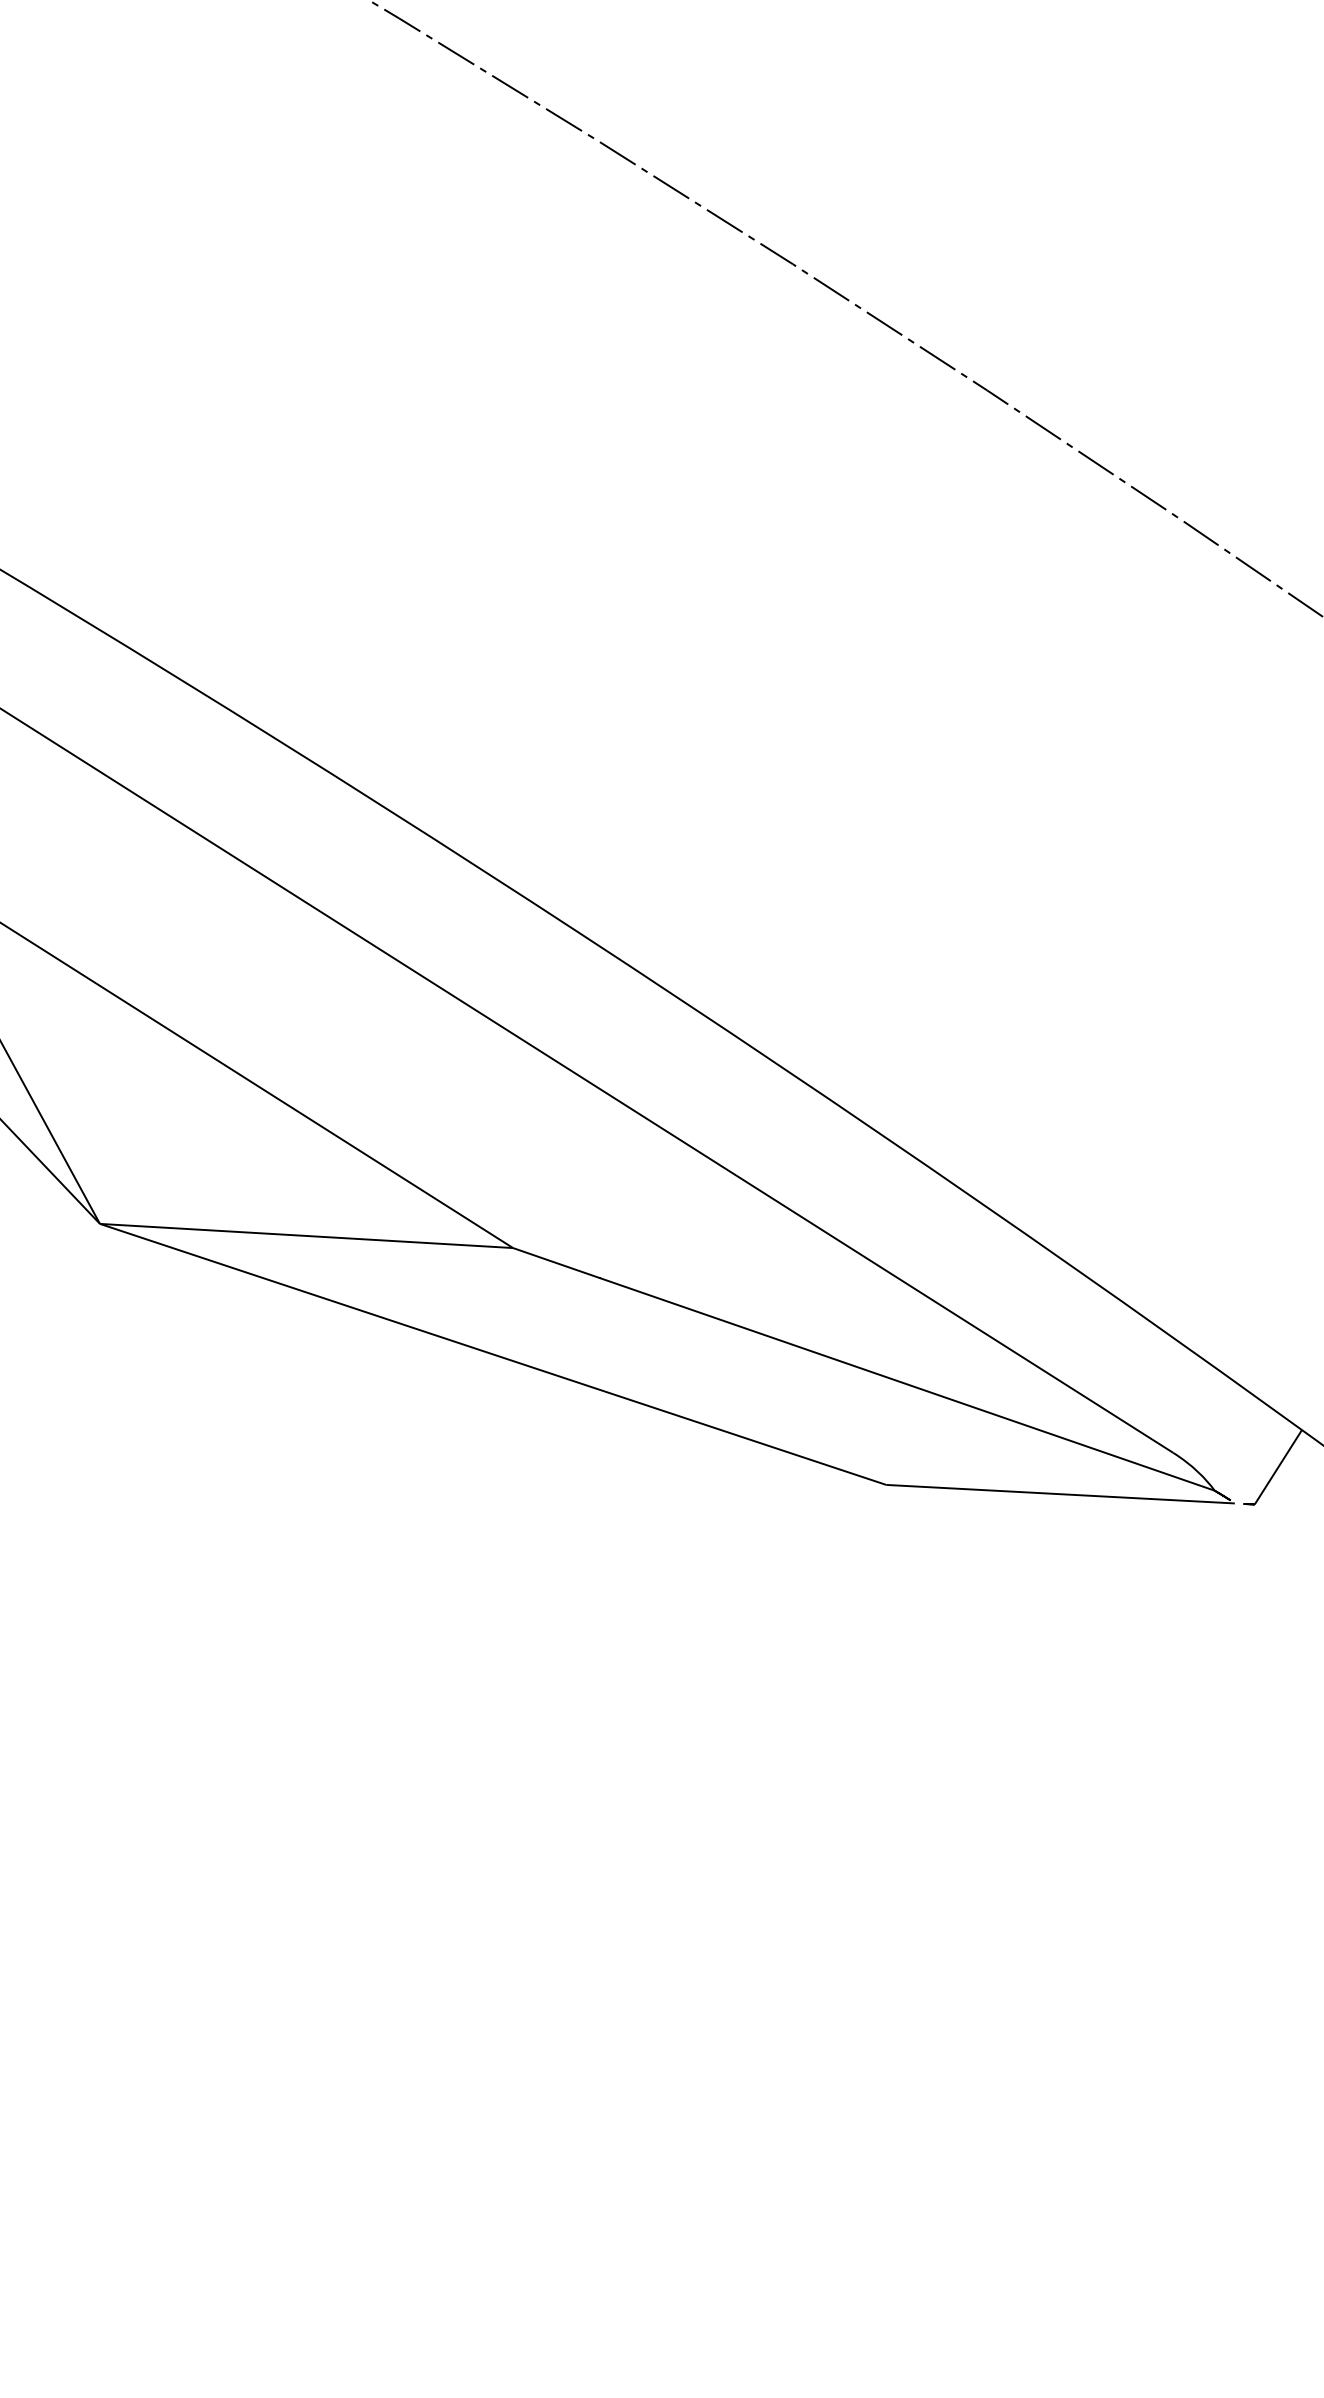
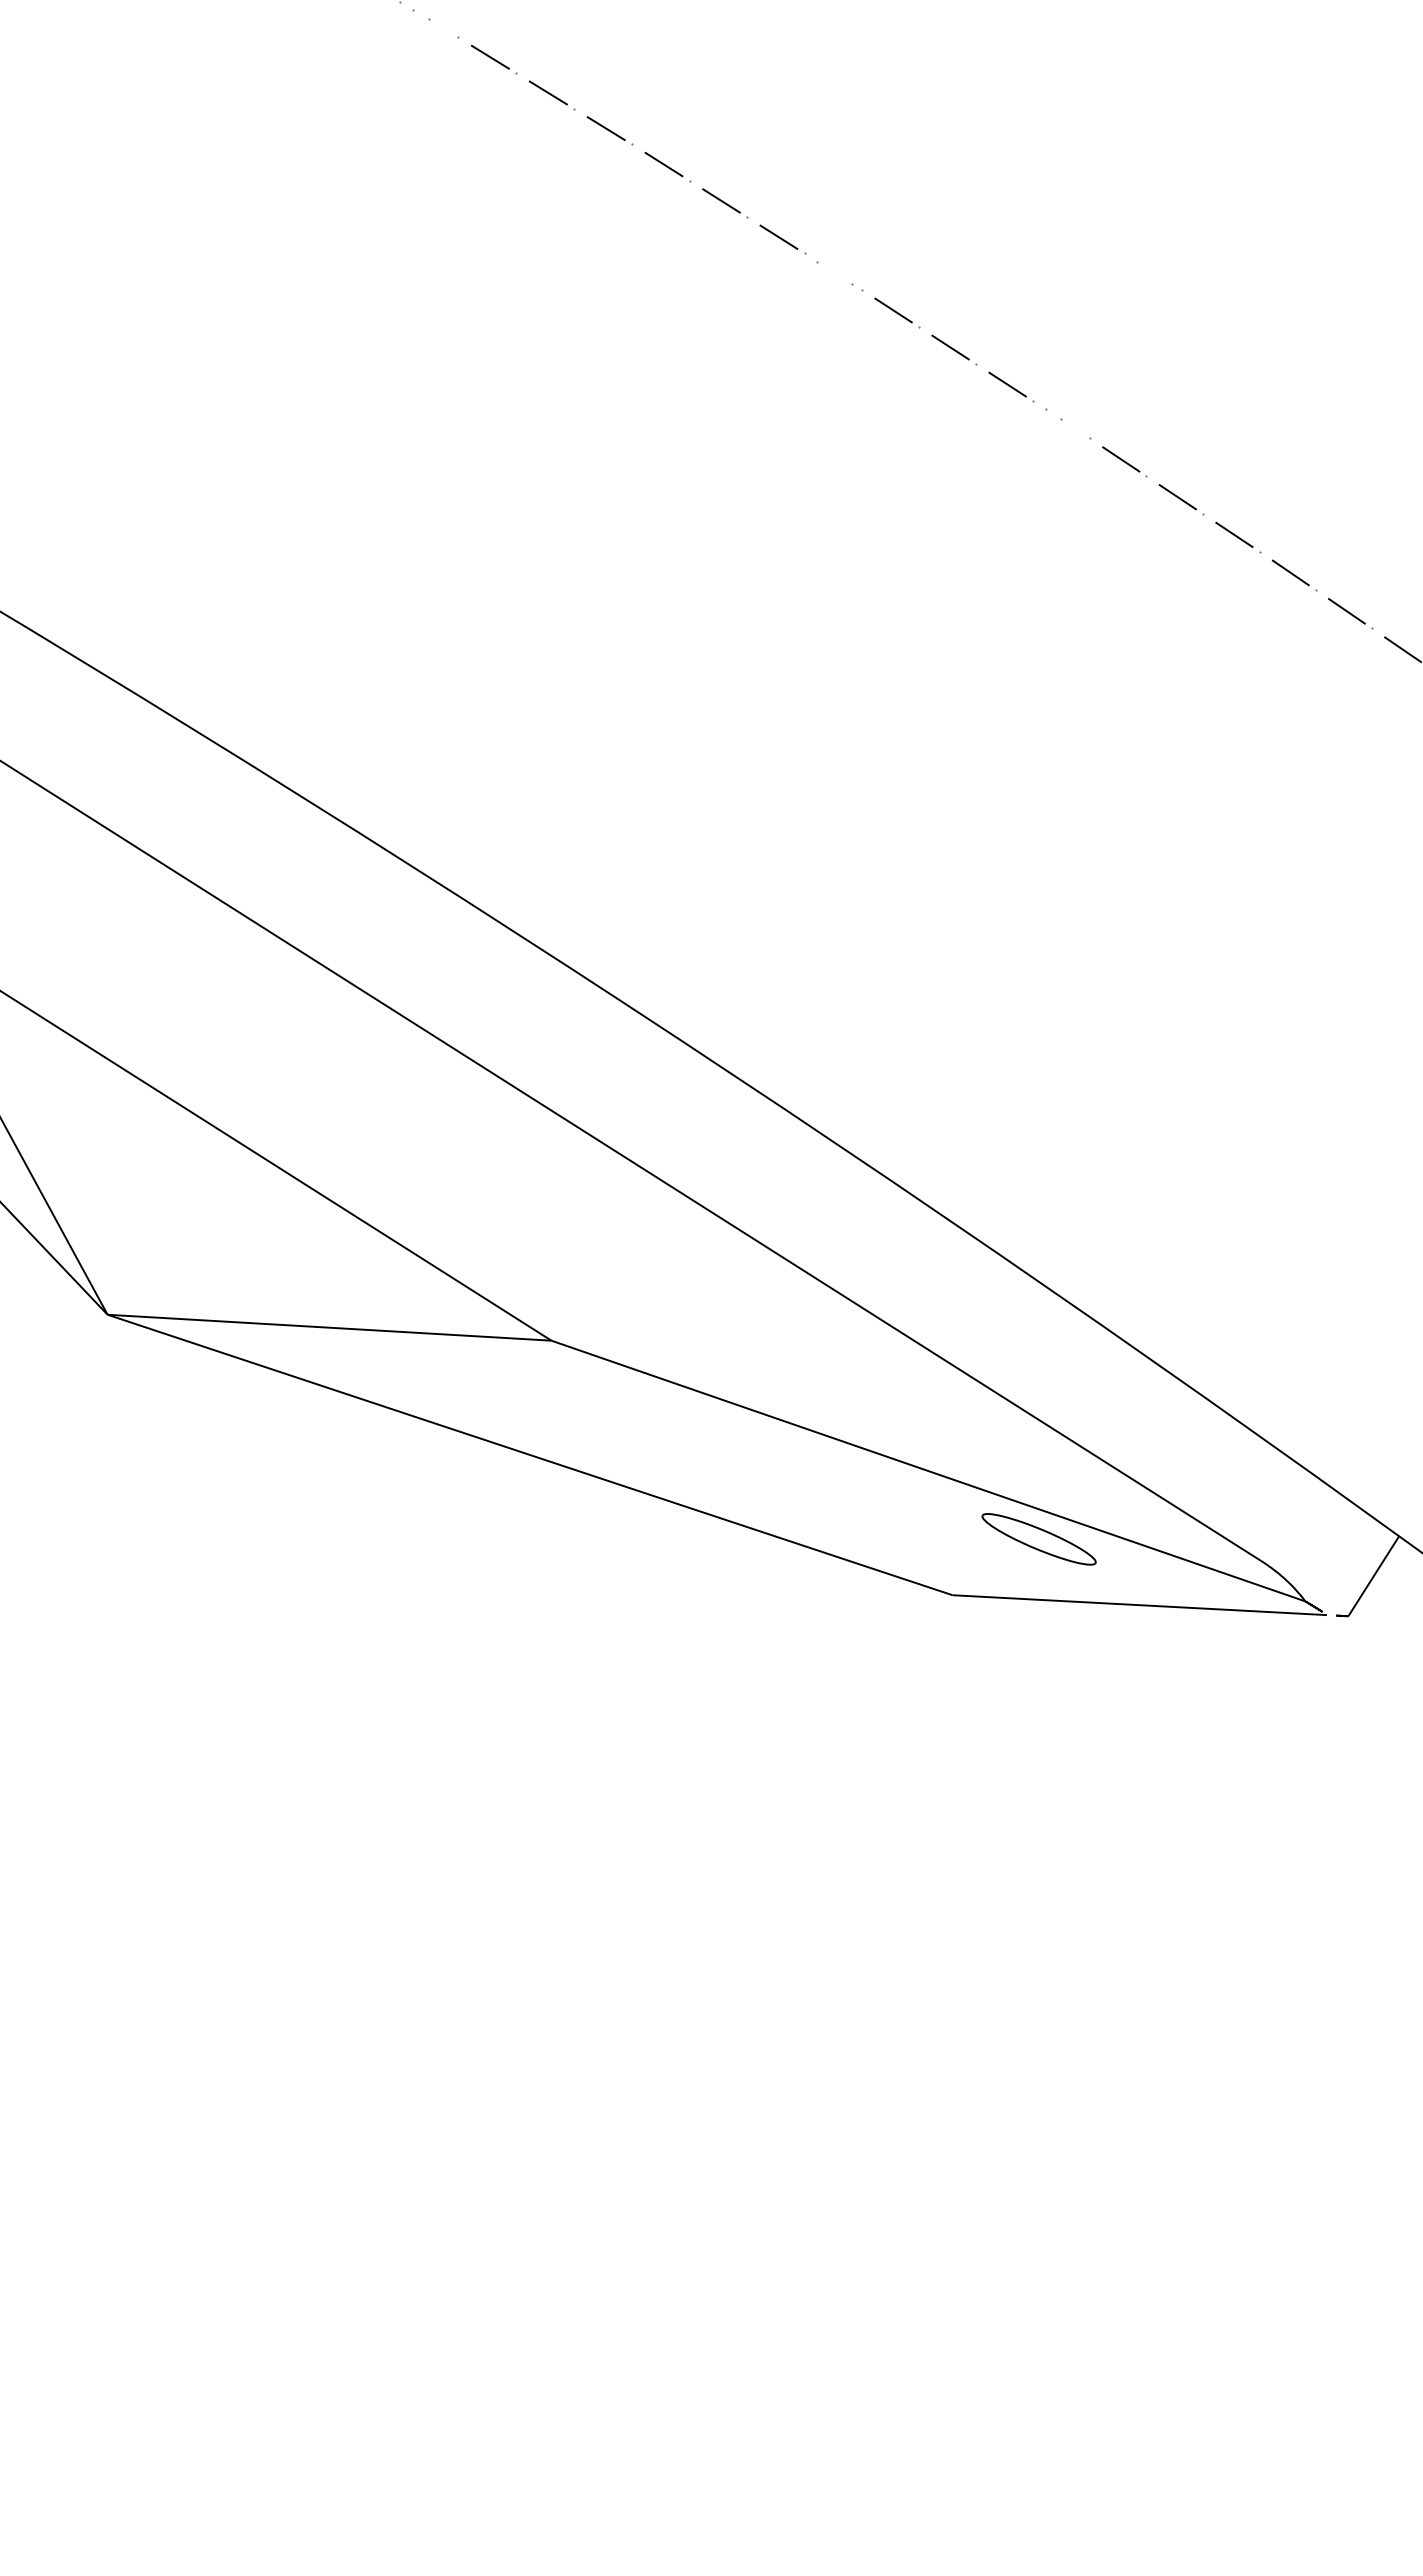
part: (966, 1433) -> (1038, 1539), added

